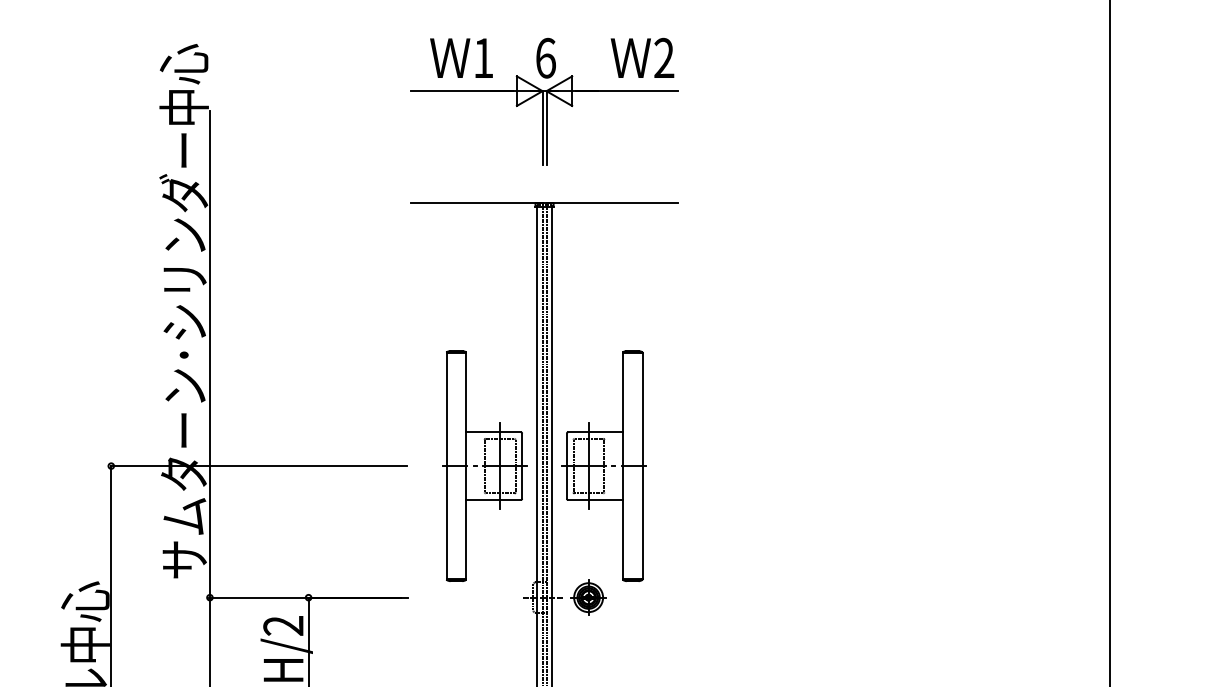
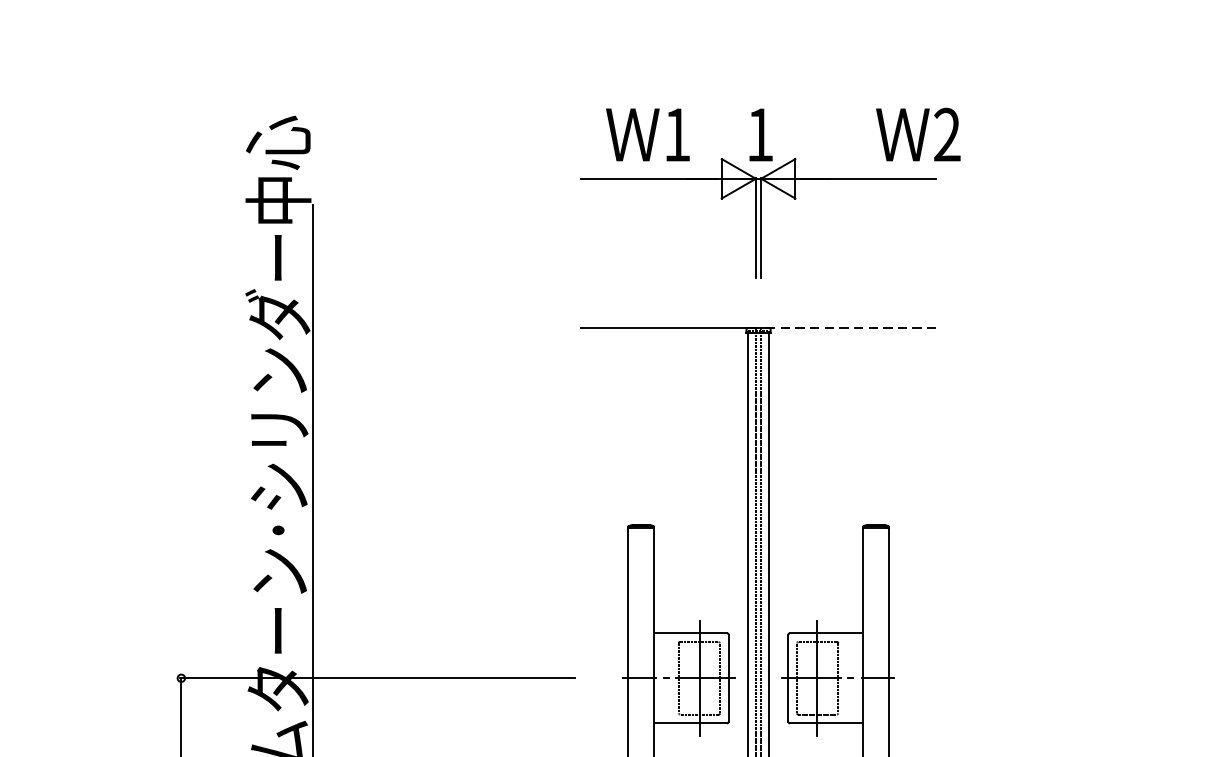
text: (545, 57) -> (759, 133), 6 -> 1
text: (642, 57) -> (918, 133), moved
line: (612, 203) -> (849, 328), solid -> dashed

